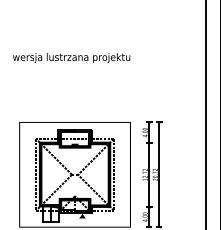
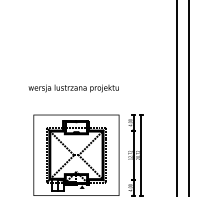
text: (71, 58) -> (73, 88), moved

